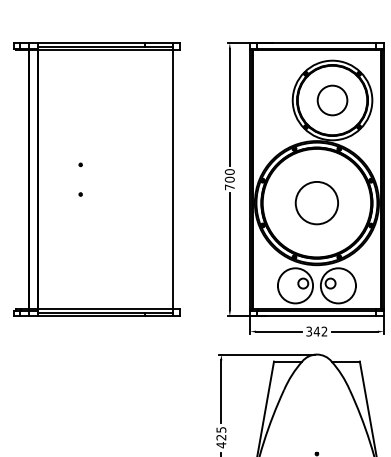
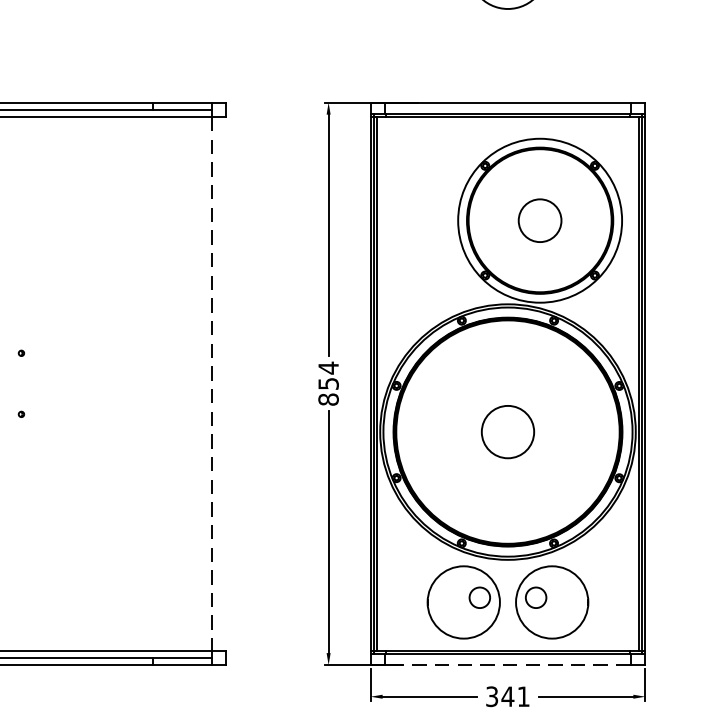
circle: (332, 100) -> (540, 220), size x0.7
line: (173, 179) -> (212, 383), solid -> dashed
text: (229, 179) -> (327, 383), 700 -> 854
circle: (316, 202) -> (507, 430), size x0.6
line: (316, 316) -> (507, 665), solid -> dashed
text: (324, 331) -> (523, 696), 342 -> 341

